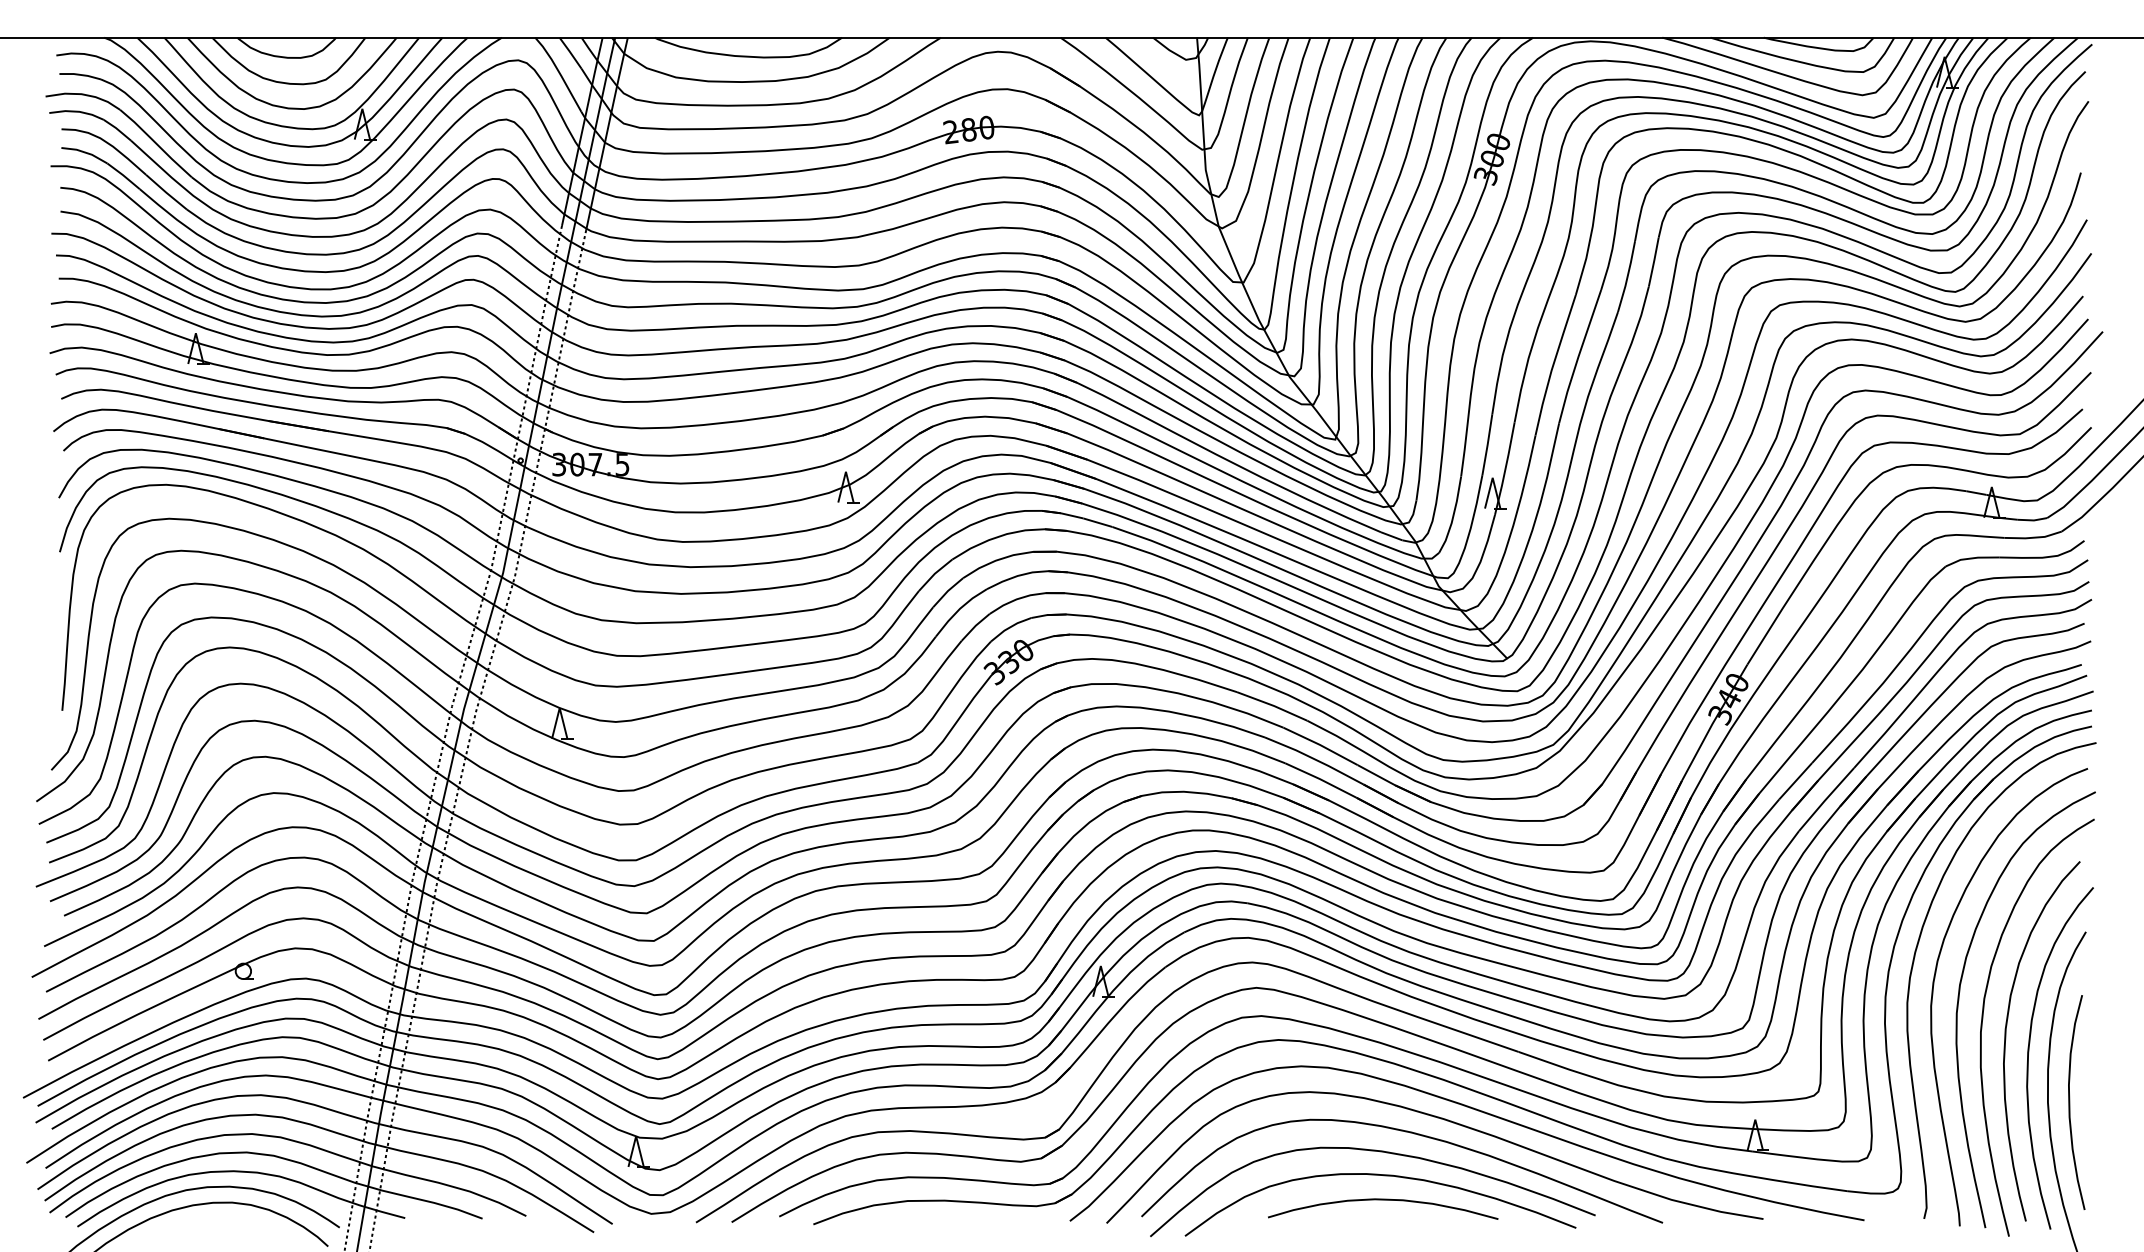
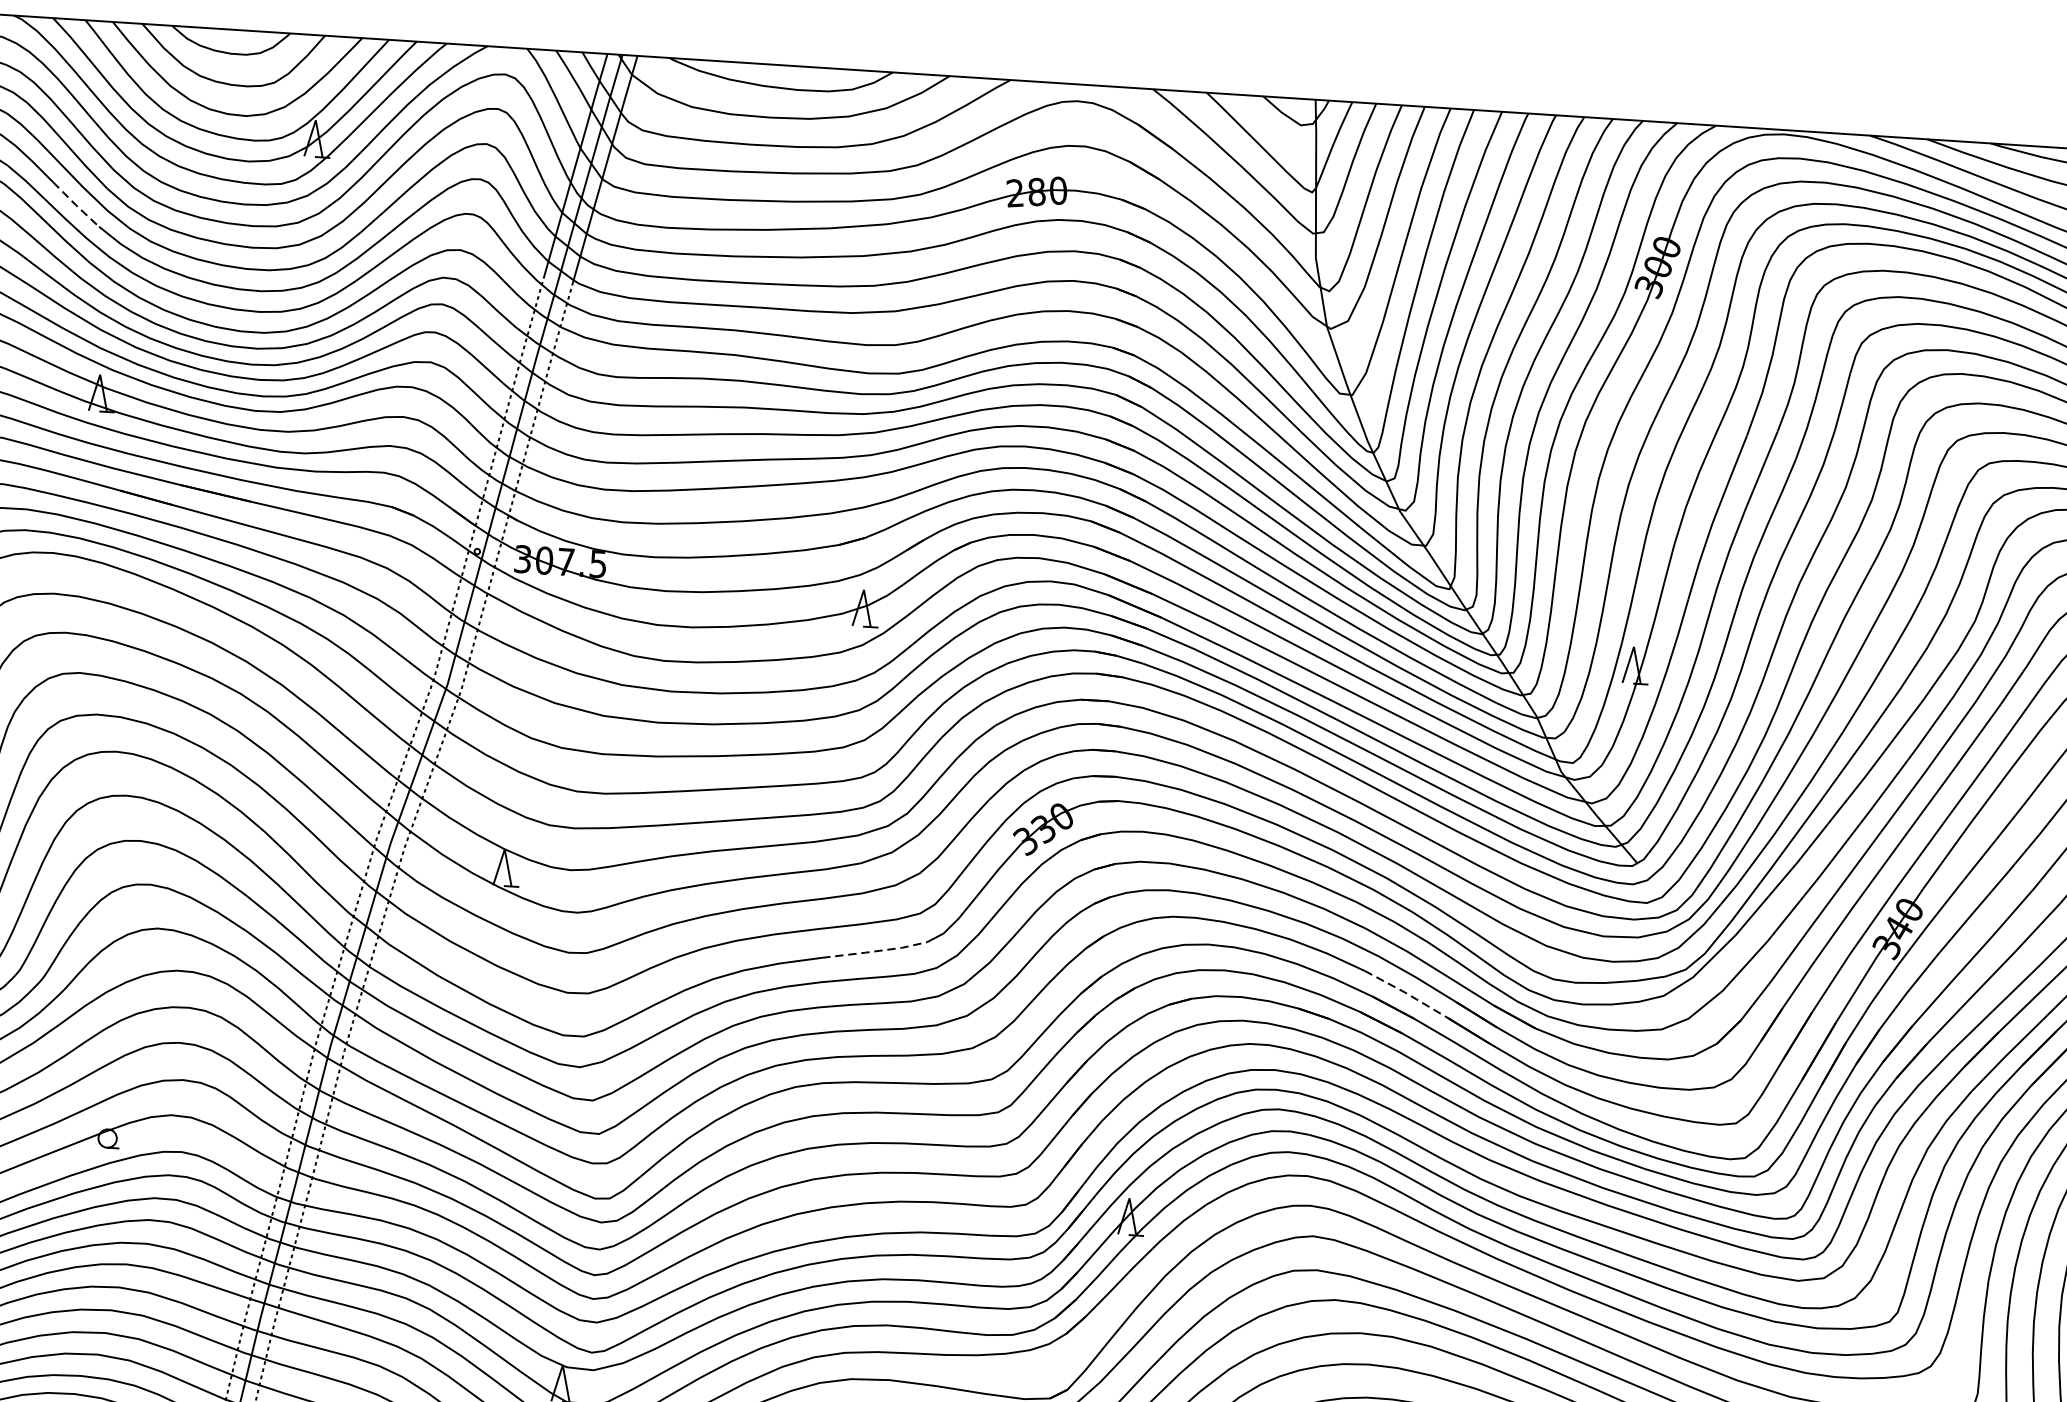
line: (166, 192) -> (76, 204), solid -> dashed
line: (875, 773) -> (875, 951), solid -> dashed
line: (1320, 779) -> (1405, 993), solid -> dashed

